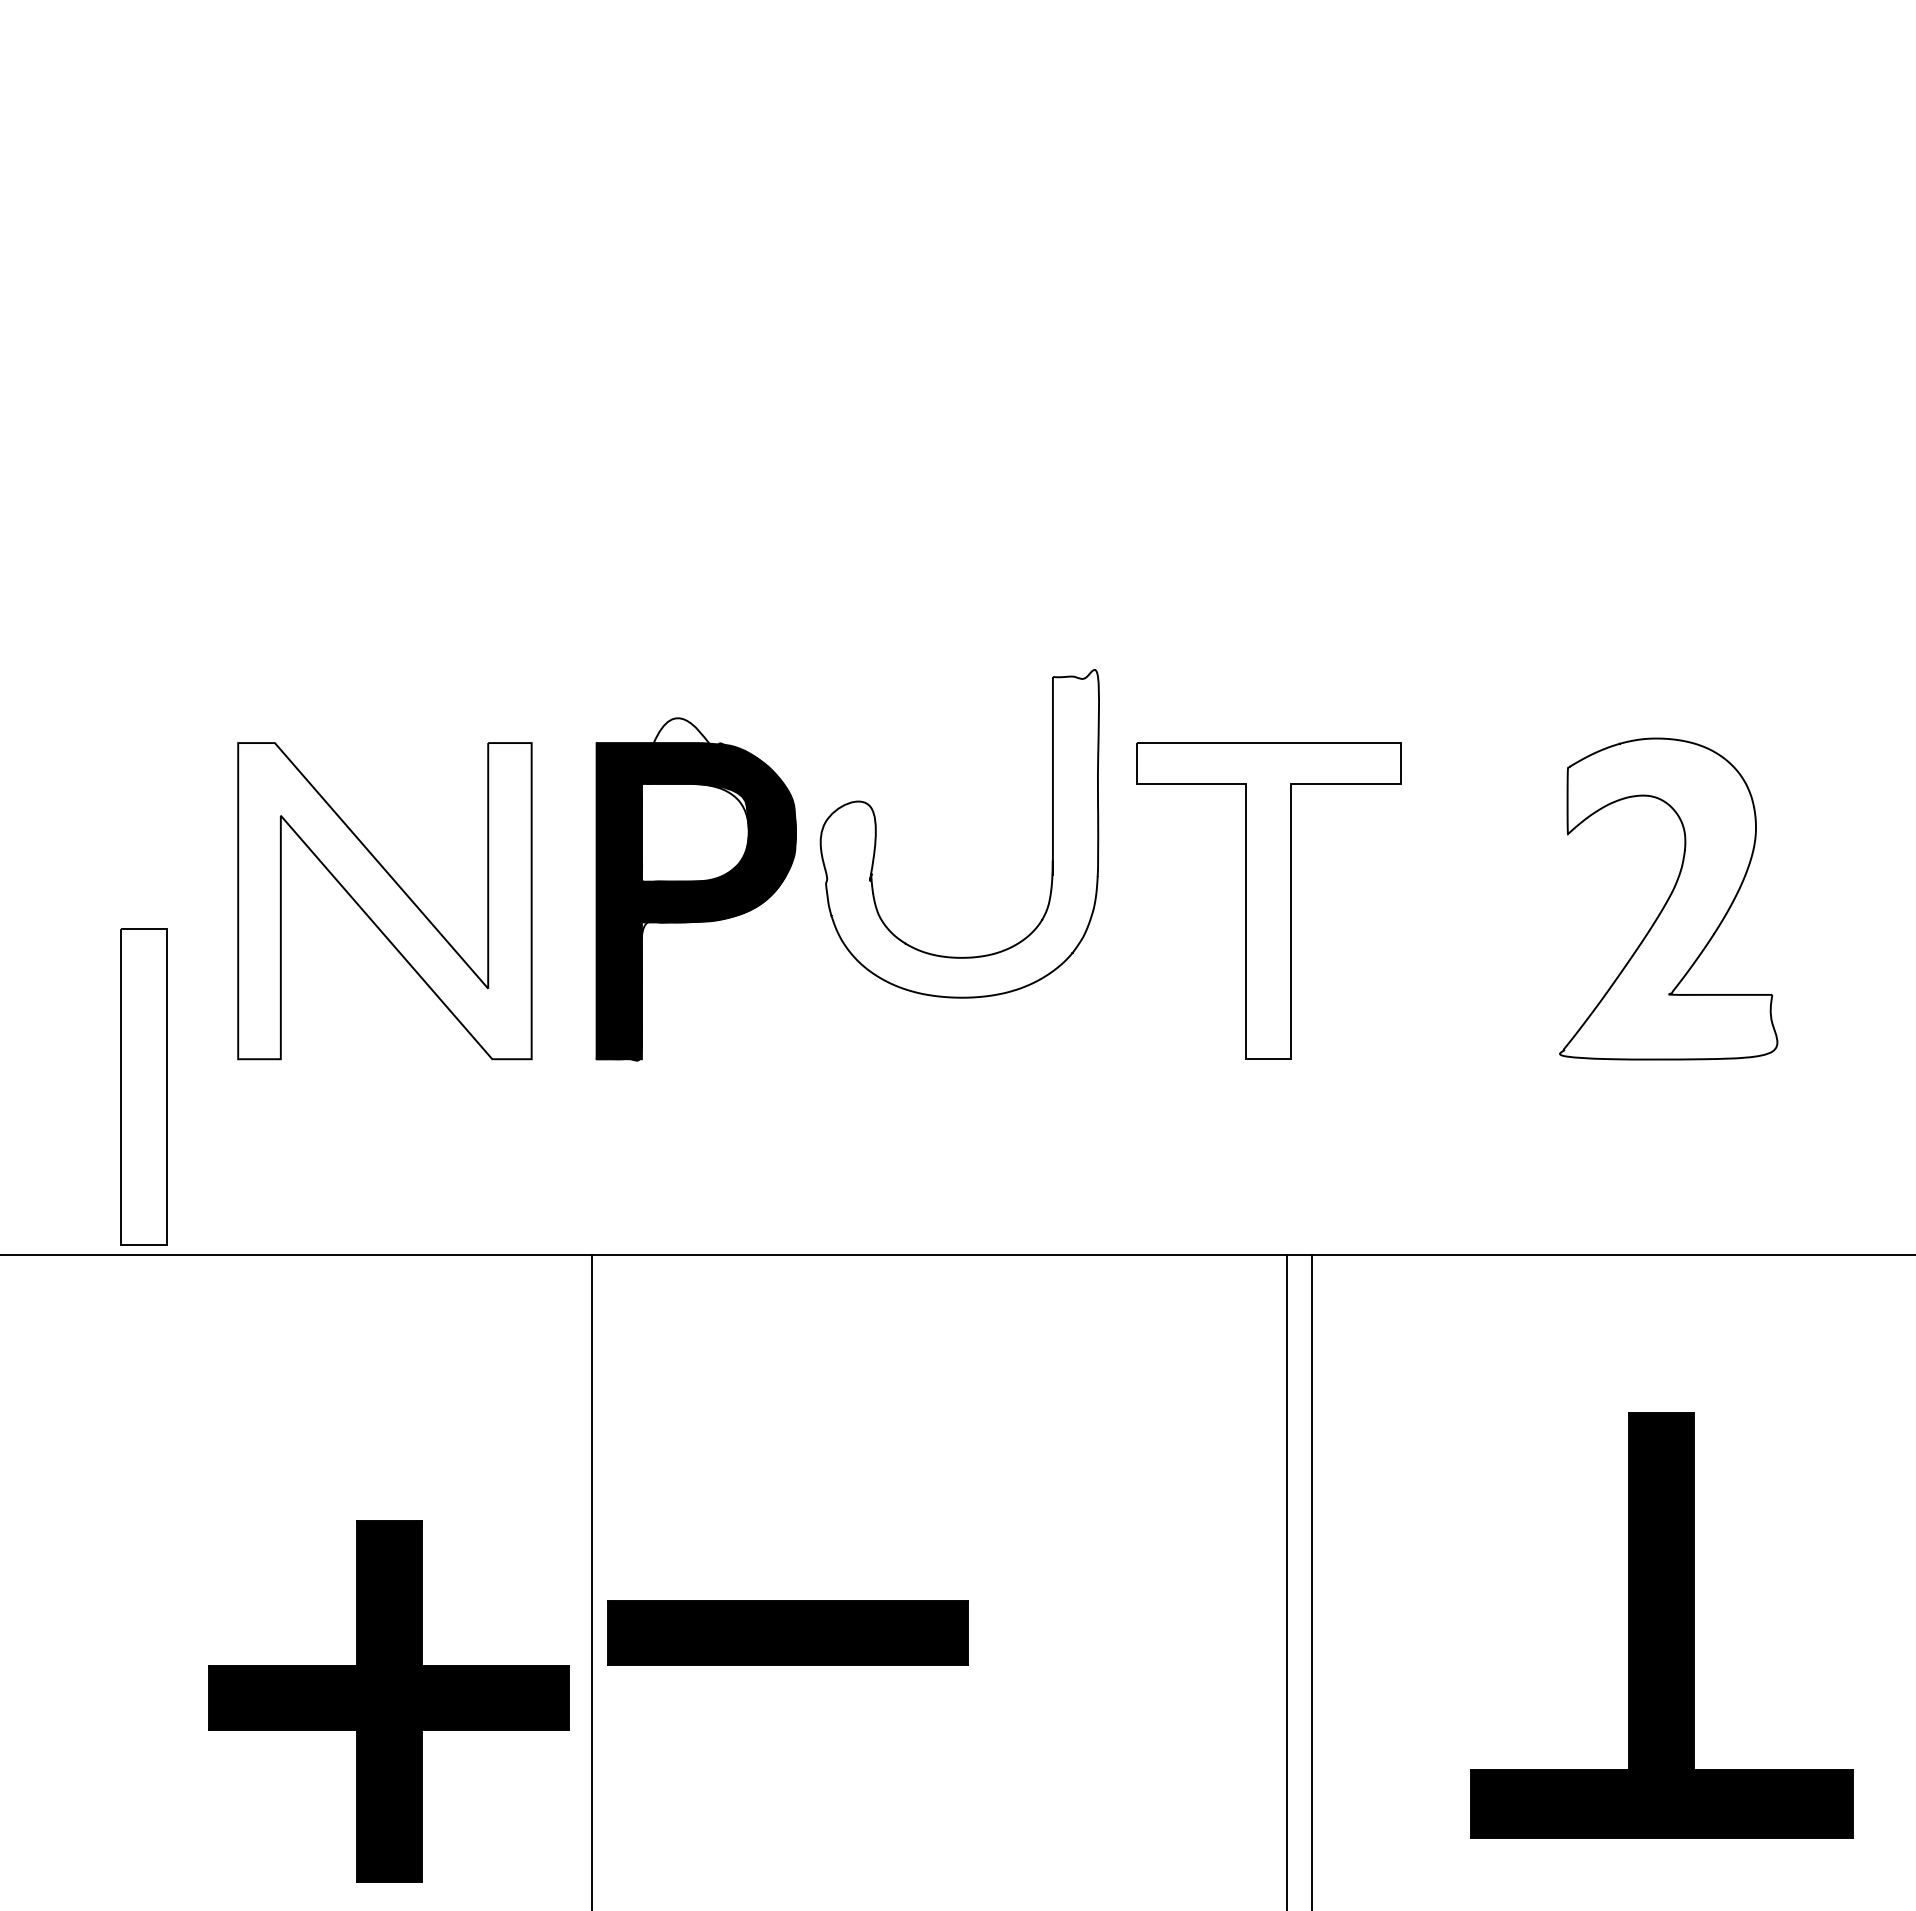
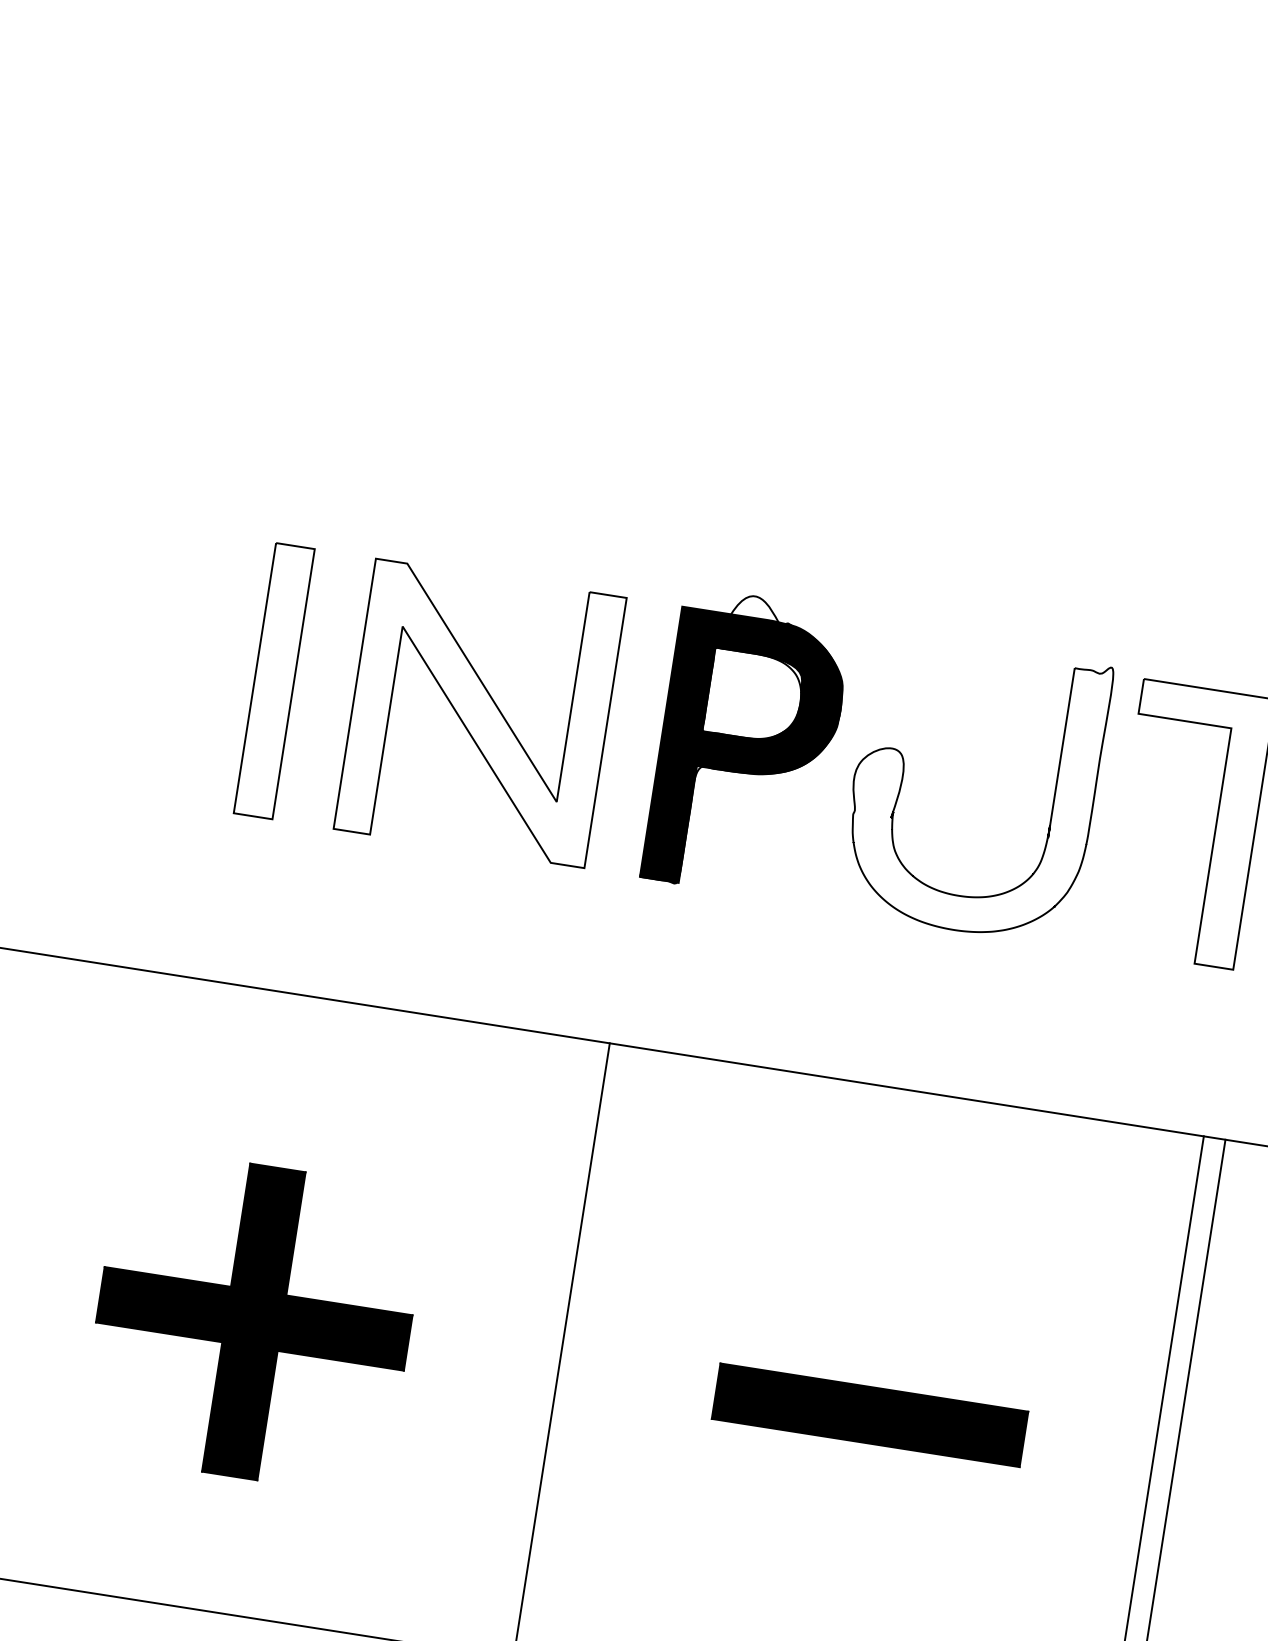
part: (876, 833) -> (903, 778), moved
part: (143, 1086) -> (273, 680), moved
part: (787, 1632) -> (869, 1414), moved
part: (388, 1701) -> (253, 1321), moved

